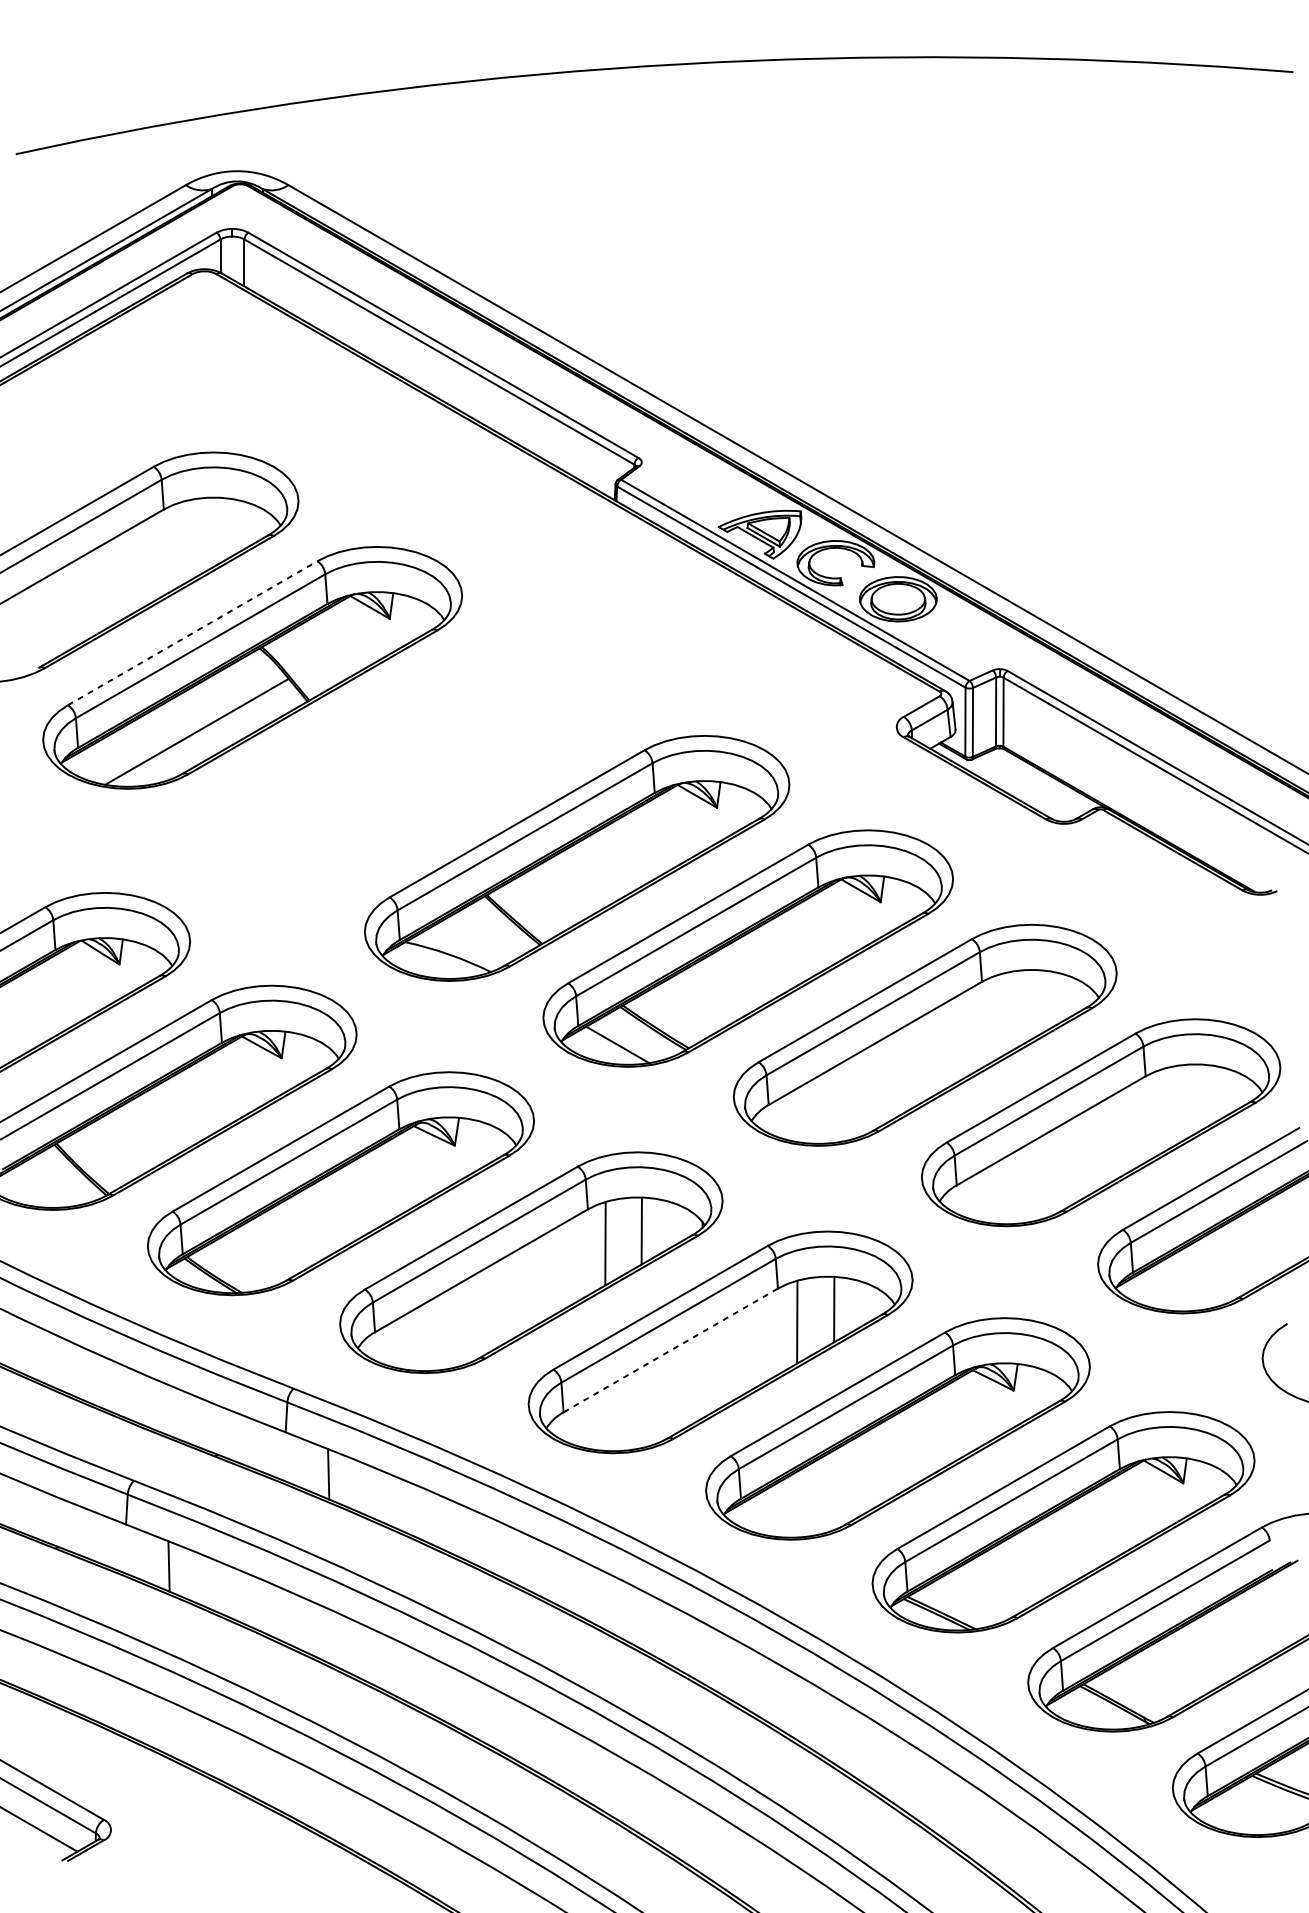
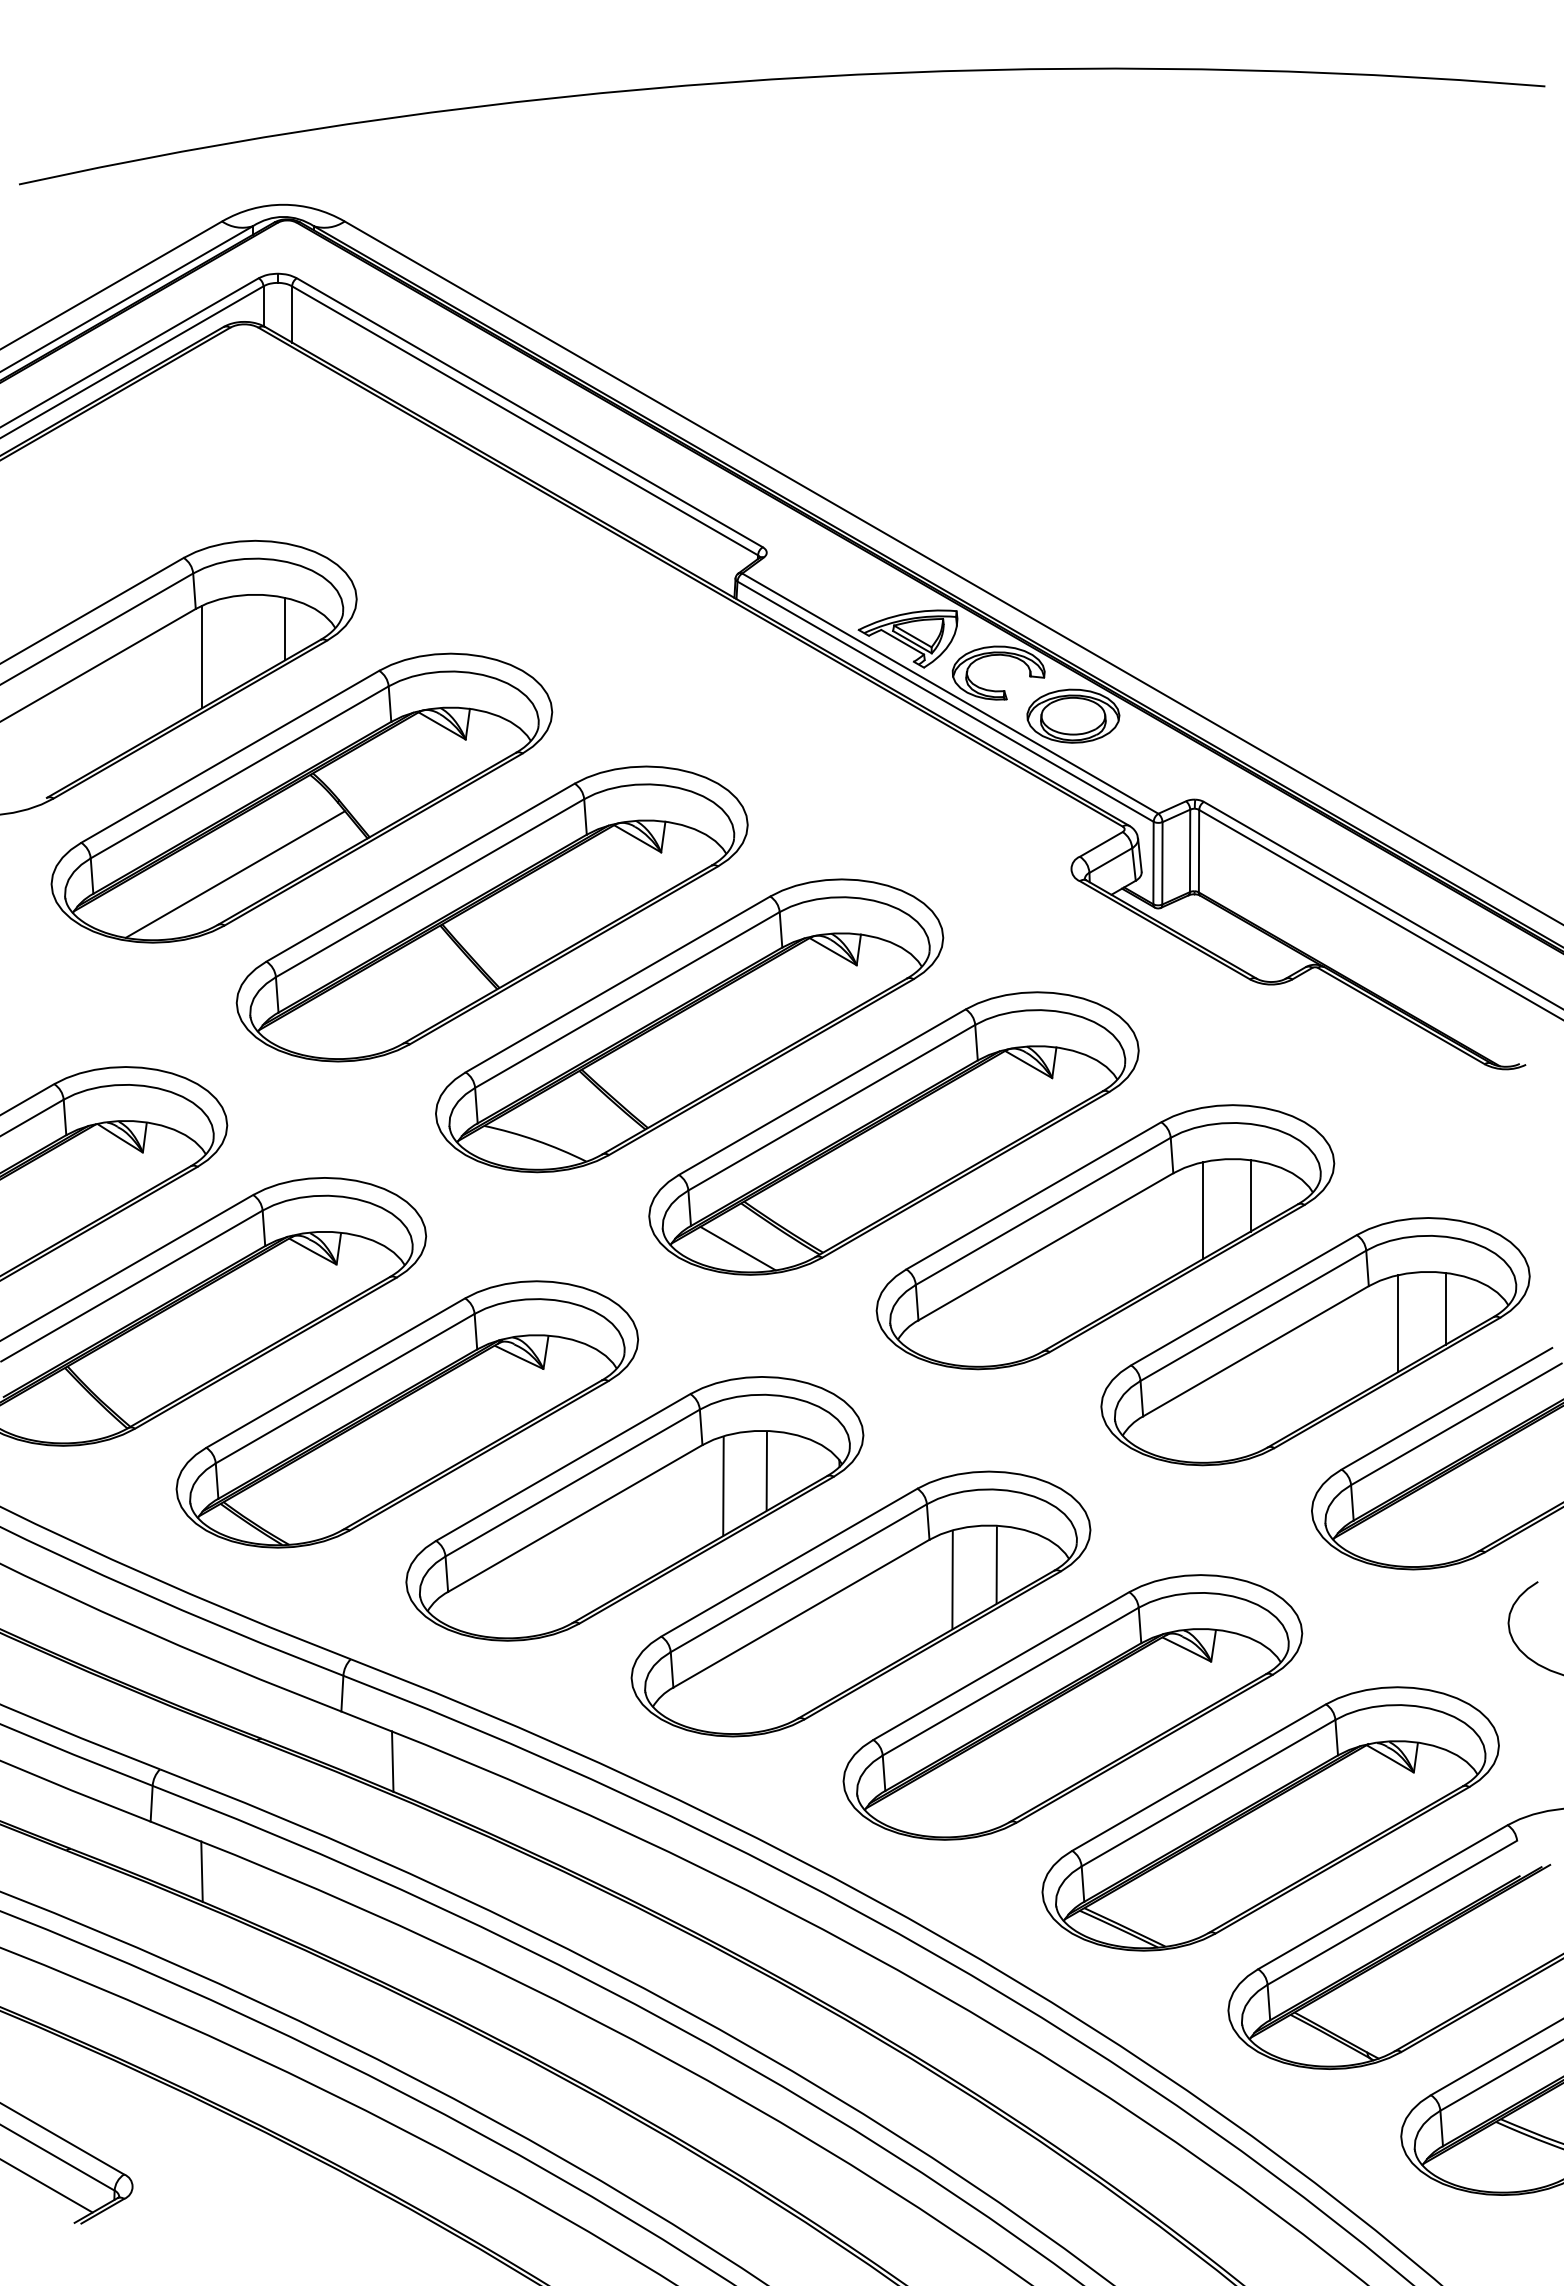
line: (238, 525) -> (285, 628), added
line: (169, 549) -> (202, 656), added
line: (192, 632) -> (230, 756), dashed -> solid
part: (411, 764) -> (491, 913), added
line: (1046, 1000) -> (1250, 1195), added
line: (1006, 1012) -> (1202, 1210), added
line: (1209, 1095) -> (1445, 1308), added
line: (1170, 1107) -> (1398, 1323), added
line: (670, 1350) -> (801, 1613), dashed -> solid

